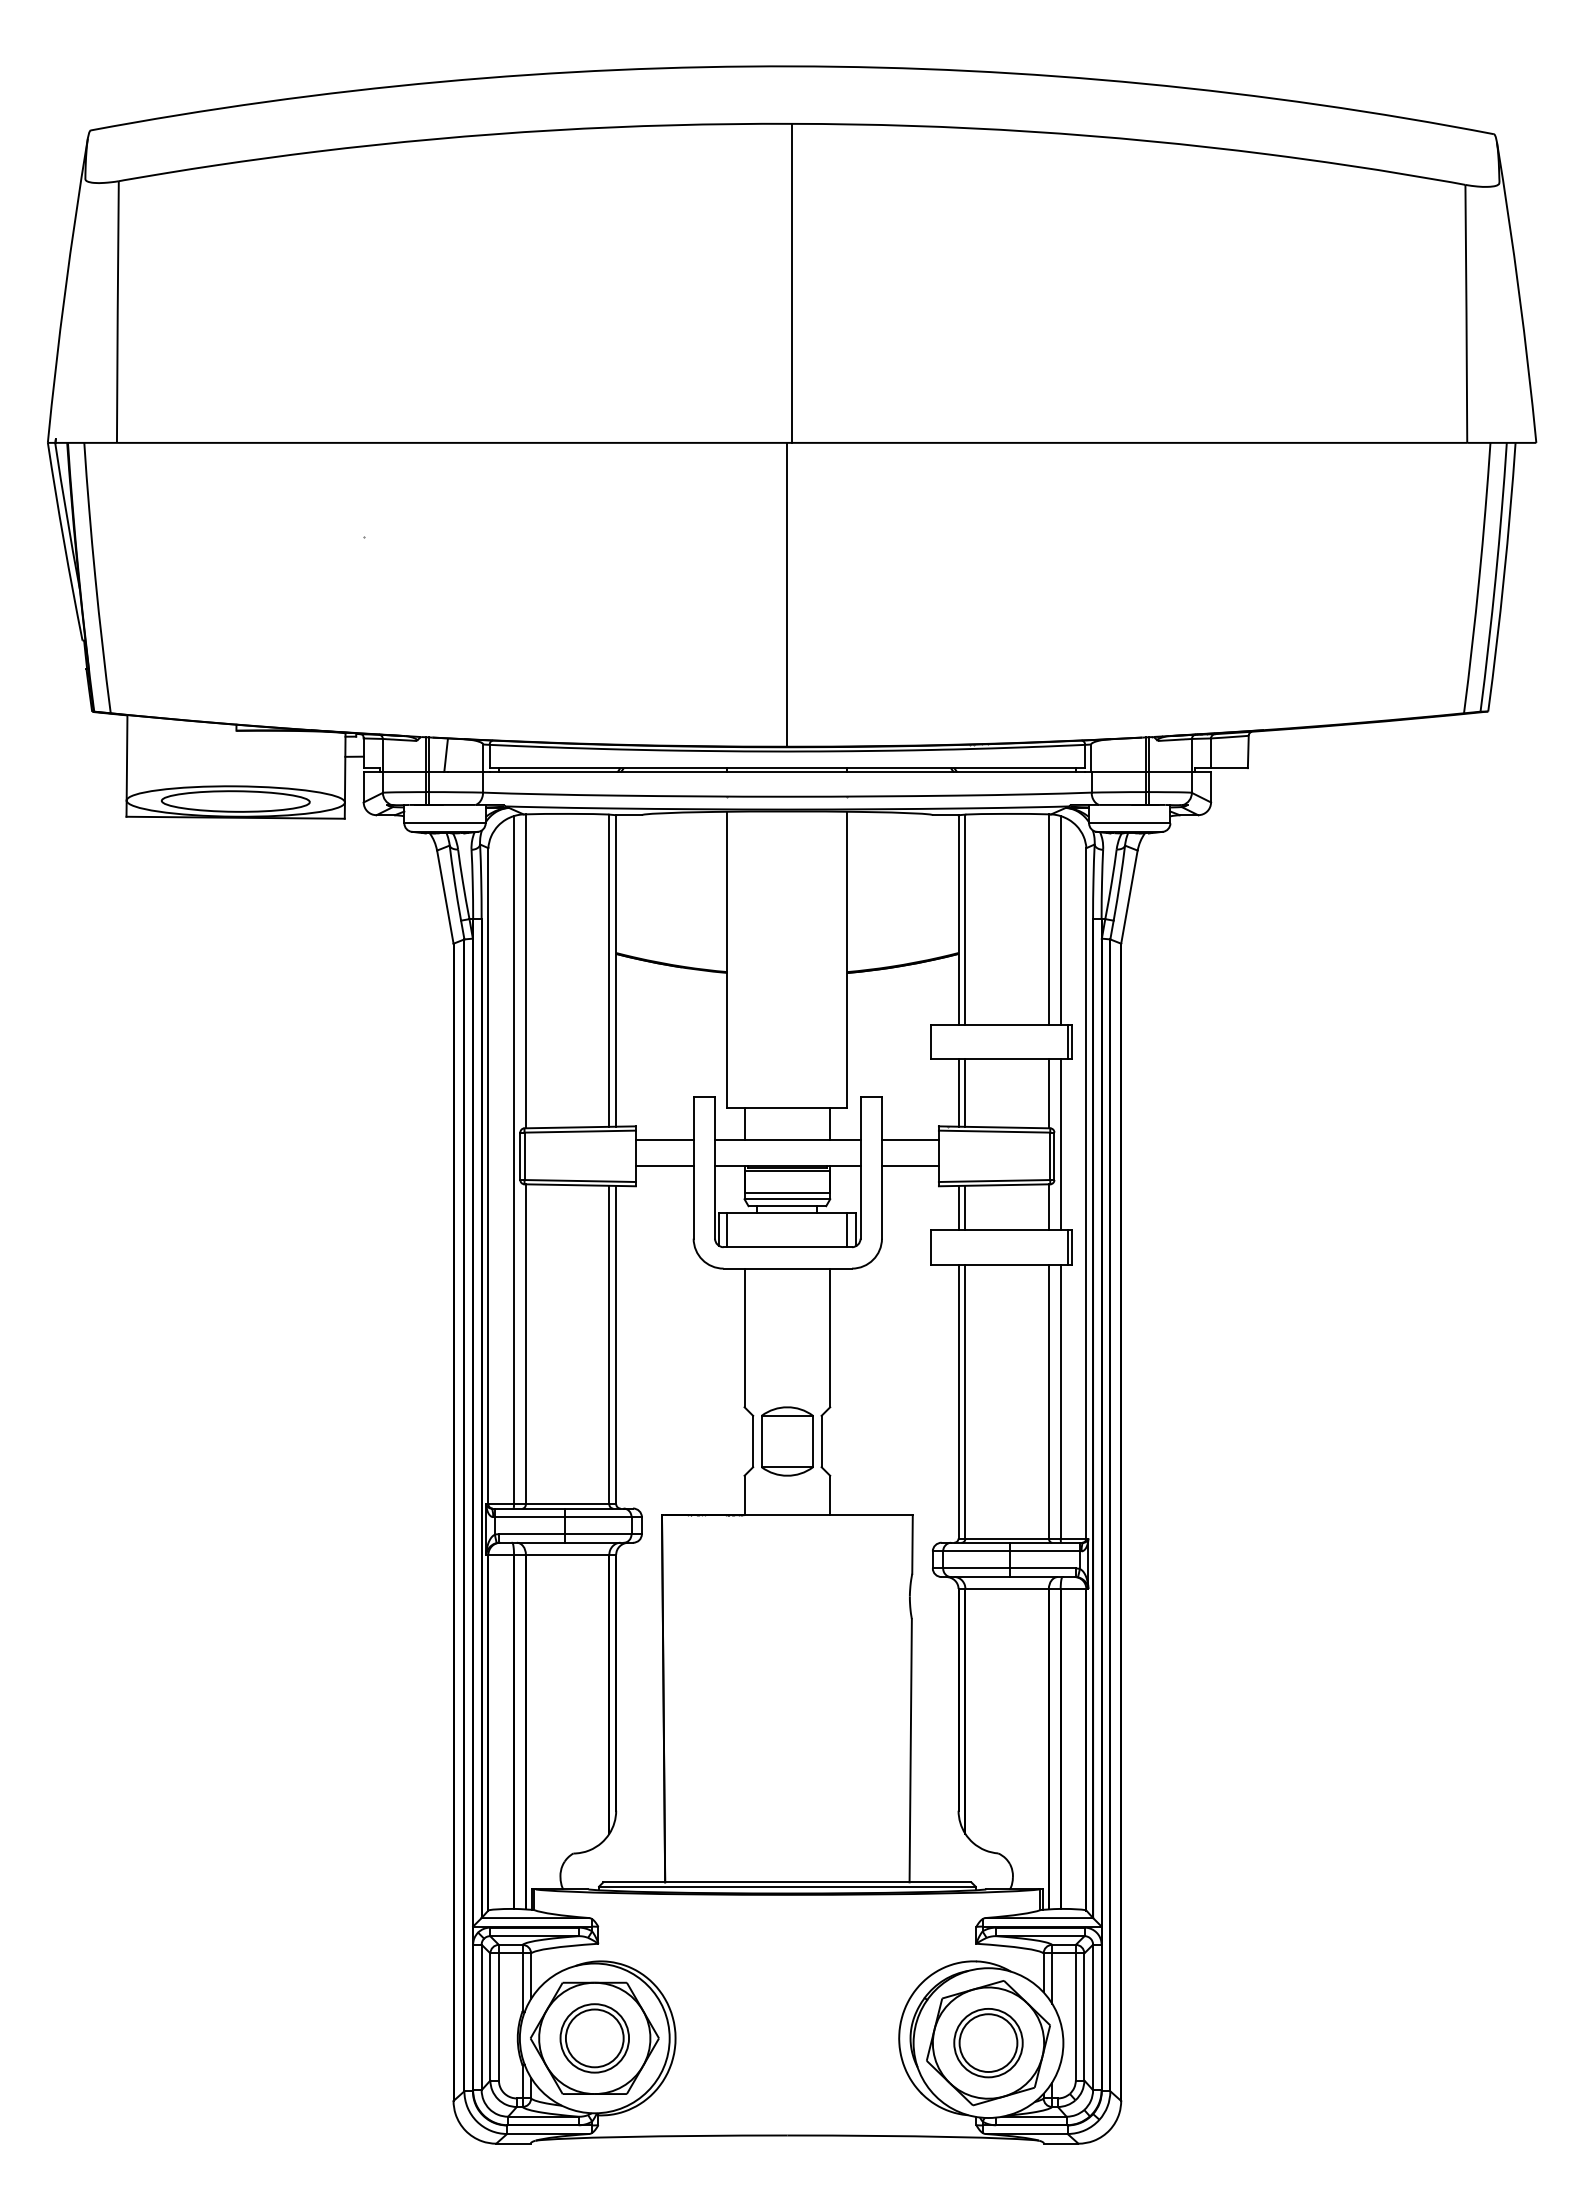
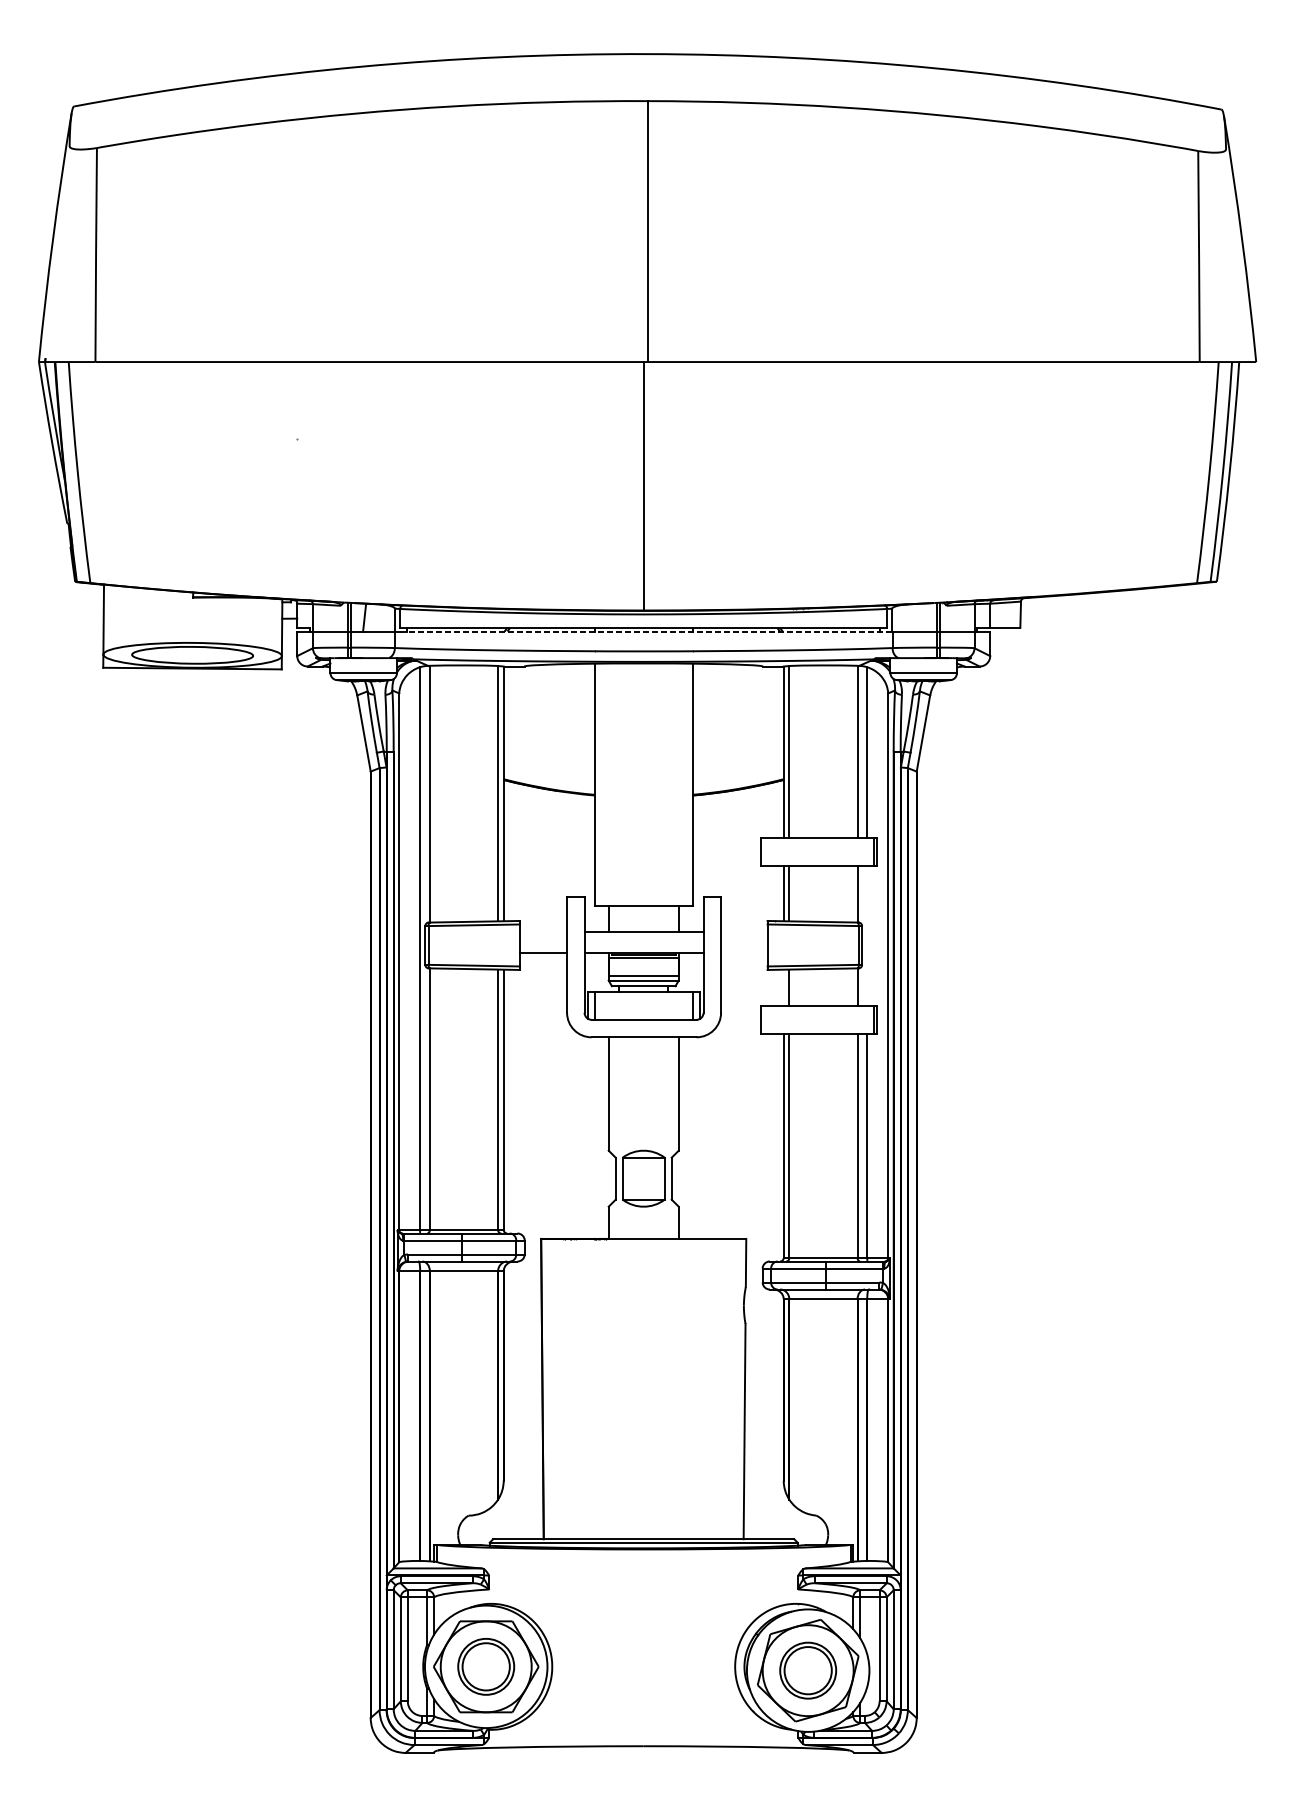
line: (787, 772) -> (643, 631), solid -> dashed
line: (664, 1140) -> (543, 932), removed
line: (909, 1140) -> (743, 932), removed
line: (1060, 1144) -> (867, 935), removed
line: (909, 1165) -> (743, 952), removed
line: (958, 1207) -> (783, 987), removed

